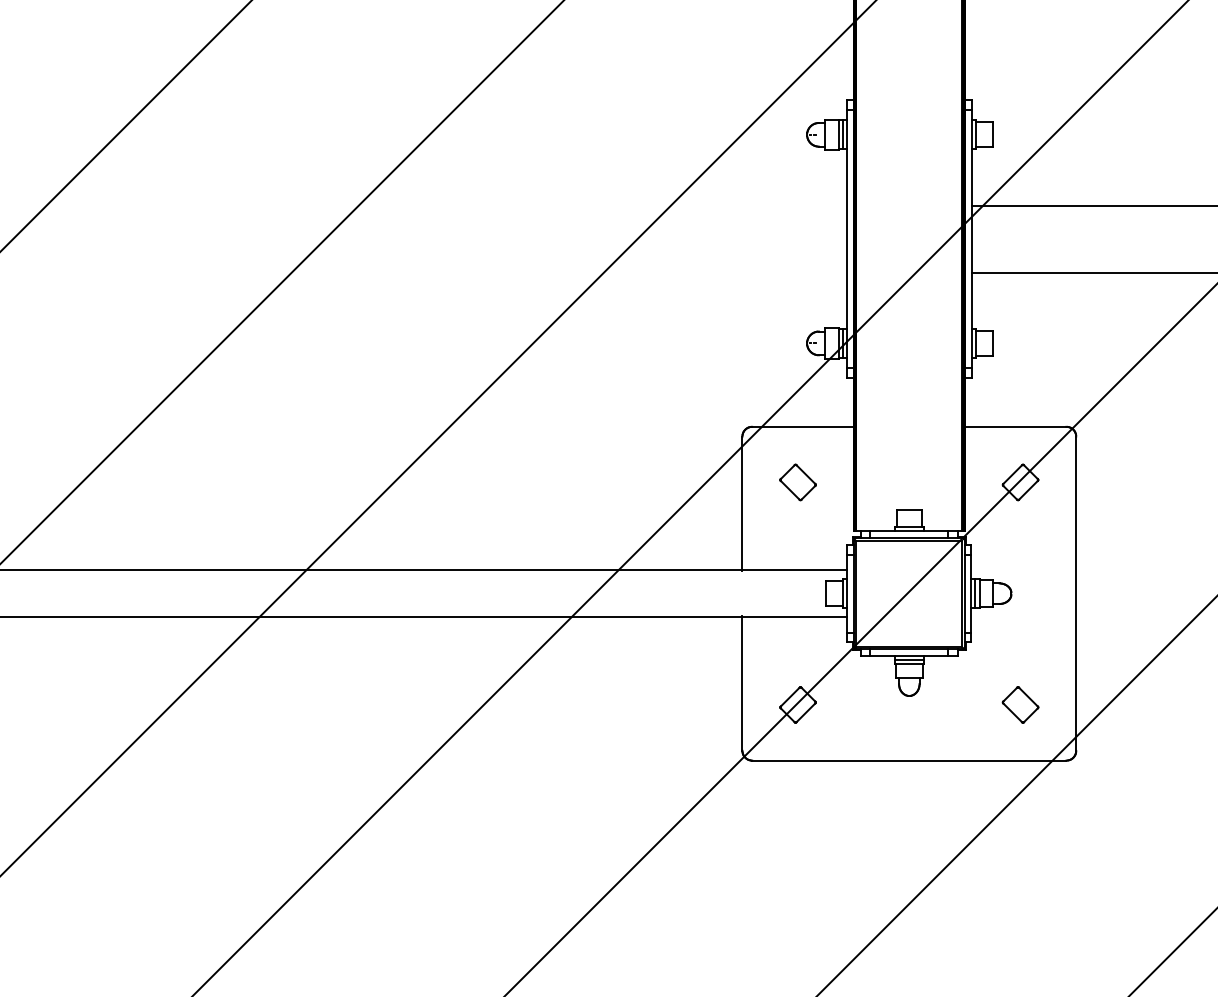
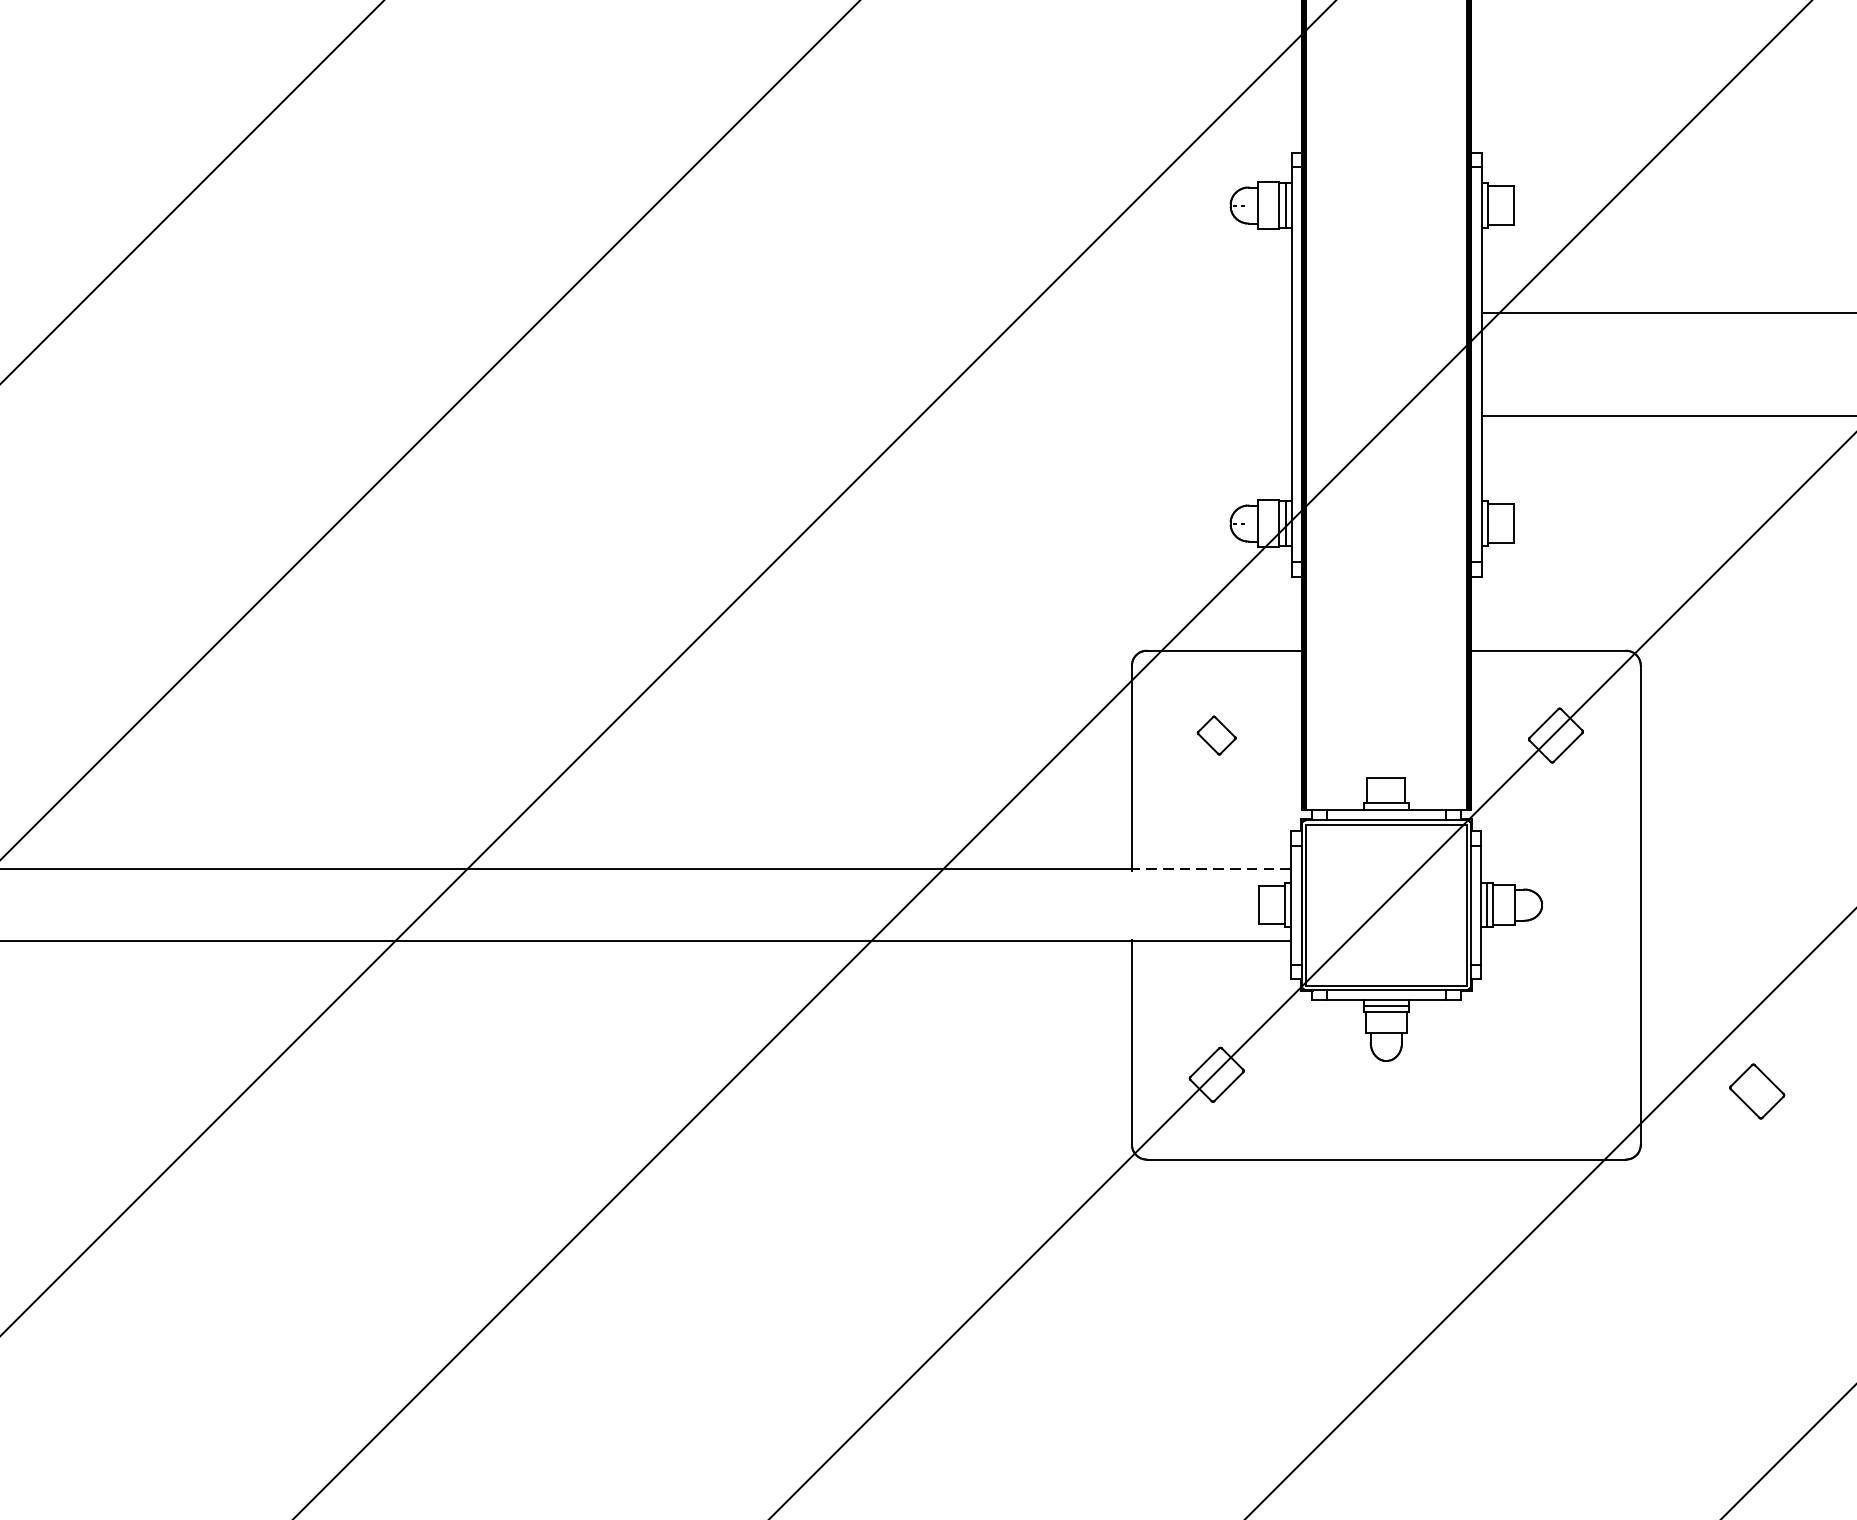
part: (797, 482) -> (1215, 735), size x0.7
line: (794, 570) -> (1211, 869), solid -> dashed
part: (1020, 704) -> (1757, 1090), moved

